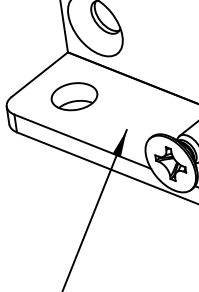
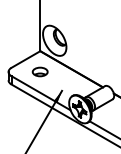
part: (72, 95) -> (39, 71), size x0.7

